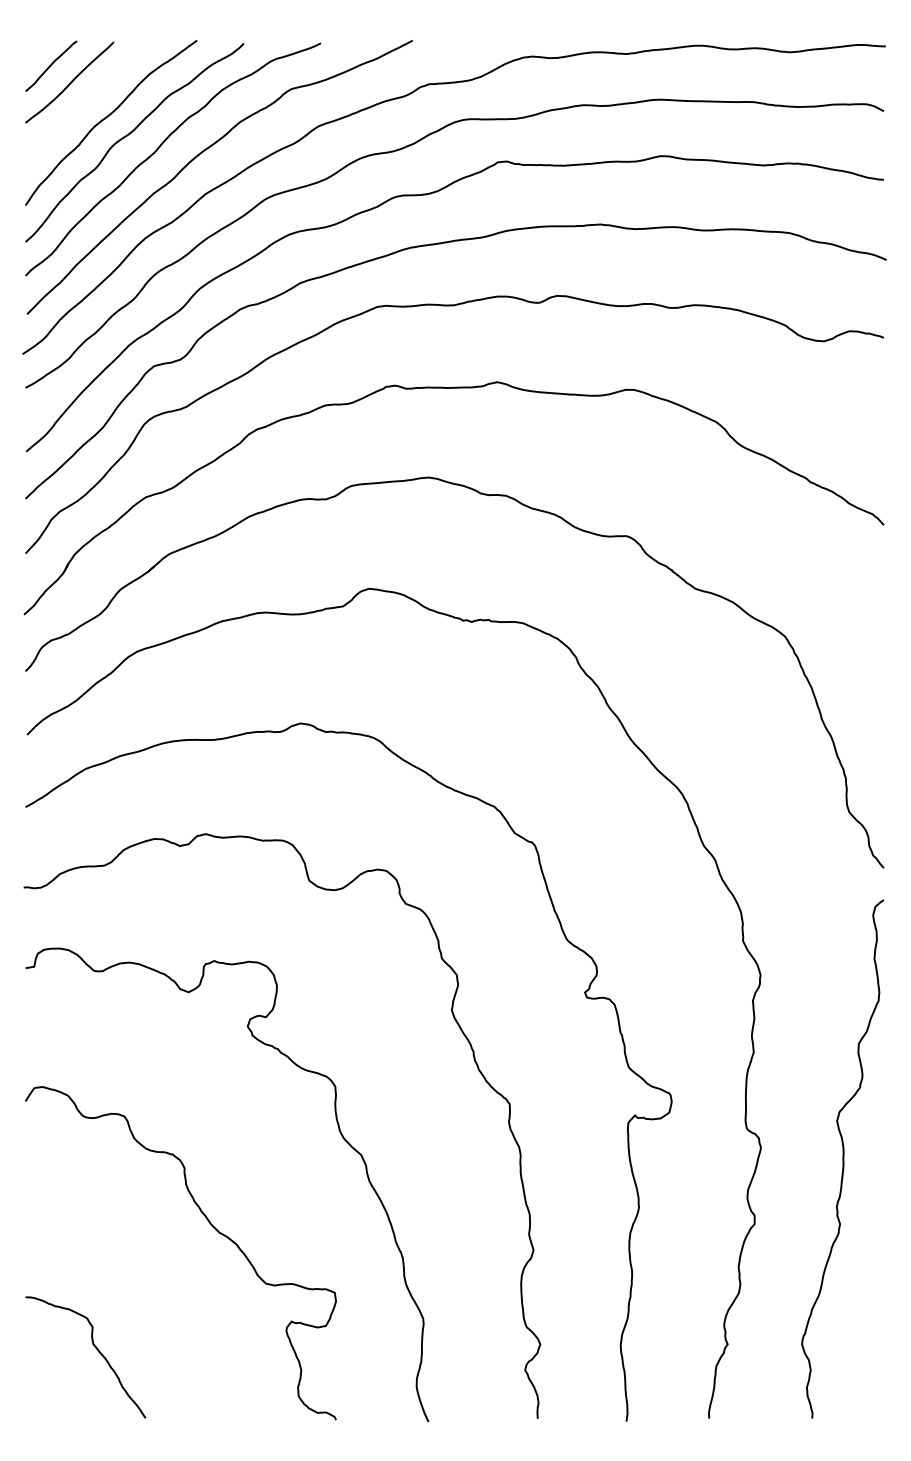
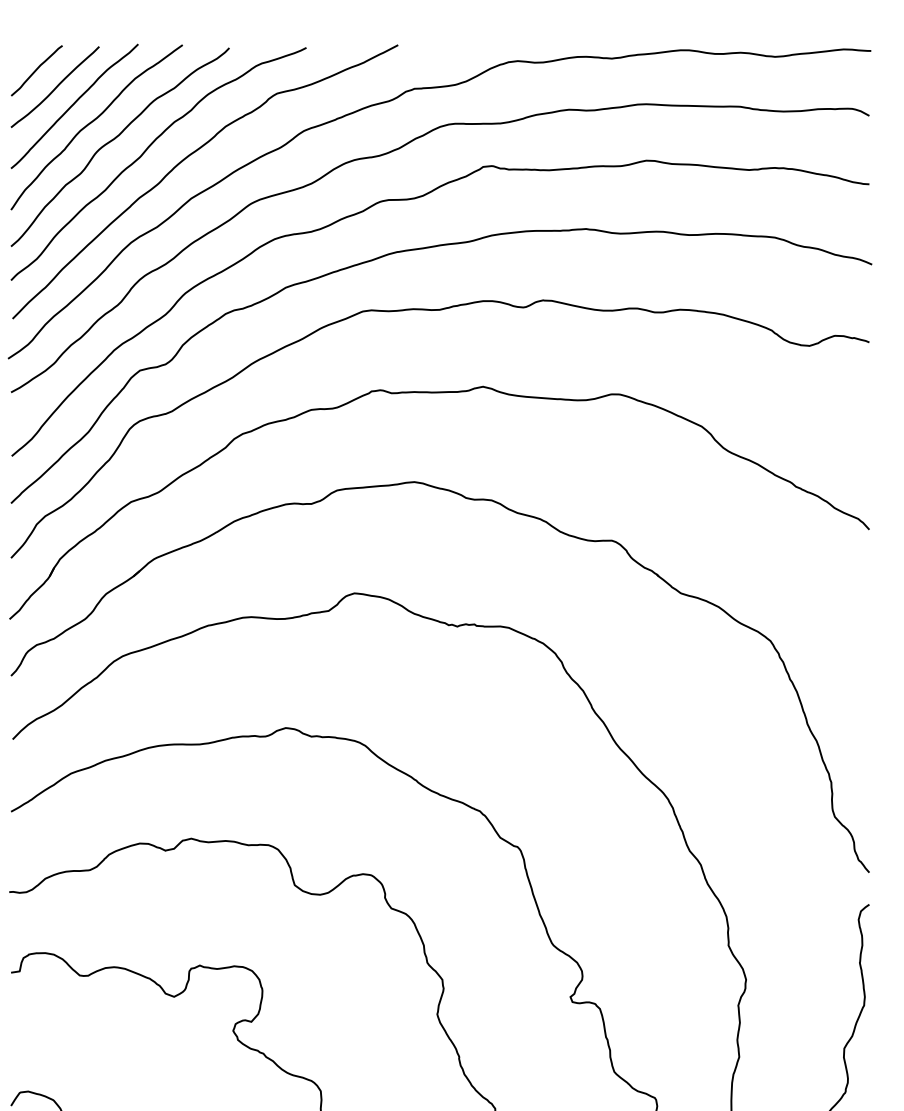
curve: (88, 100) -> (74, 105), added

